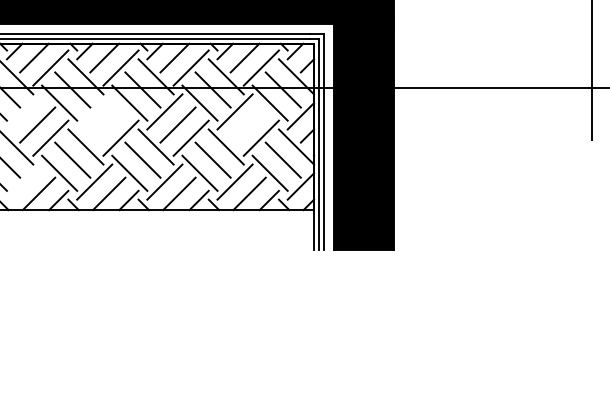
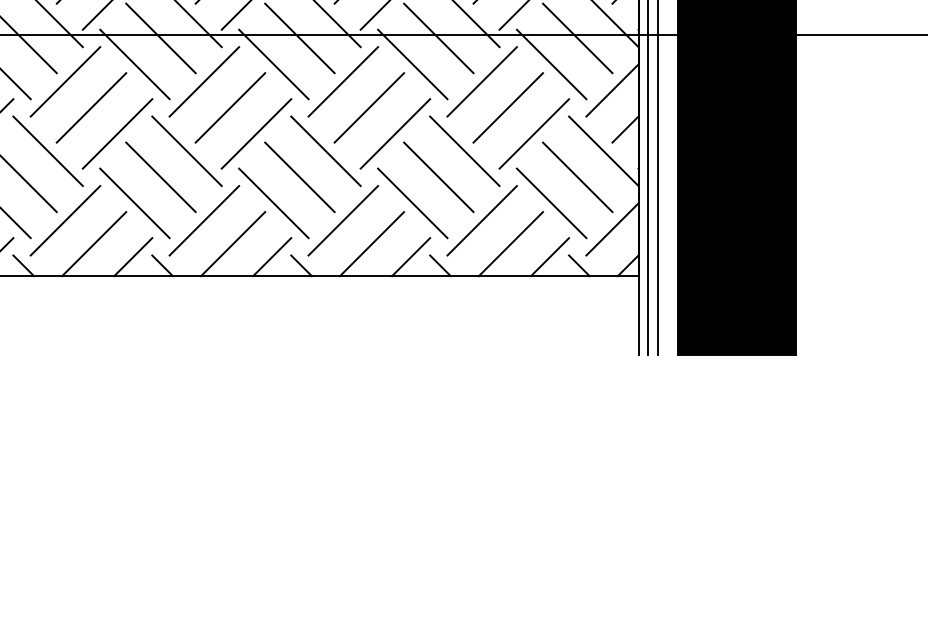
line: (24, 111) -> (65, 80), added
line: (94, 111) -> (203, 80), added
line: (107, 124) -> (229, 106), added
line: (247, 124) -> (506, 106), added
line: (24, 181) -> (65, 219), added

